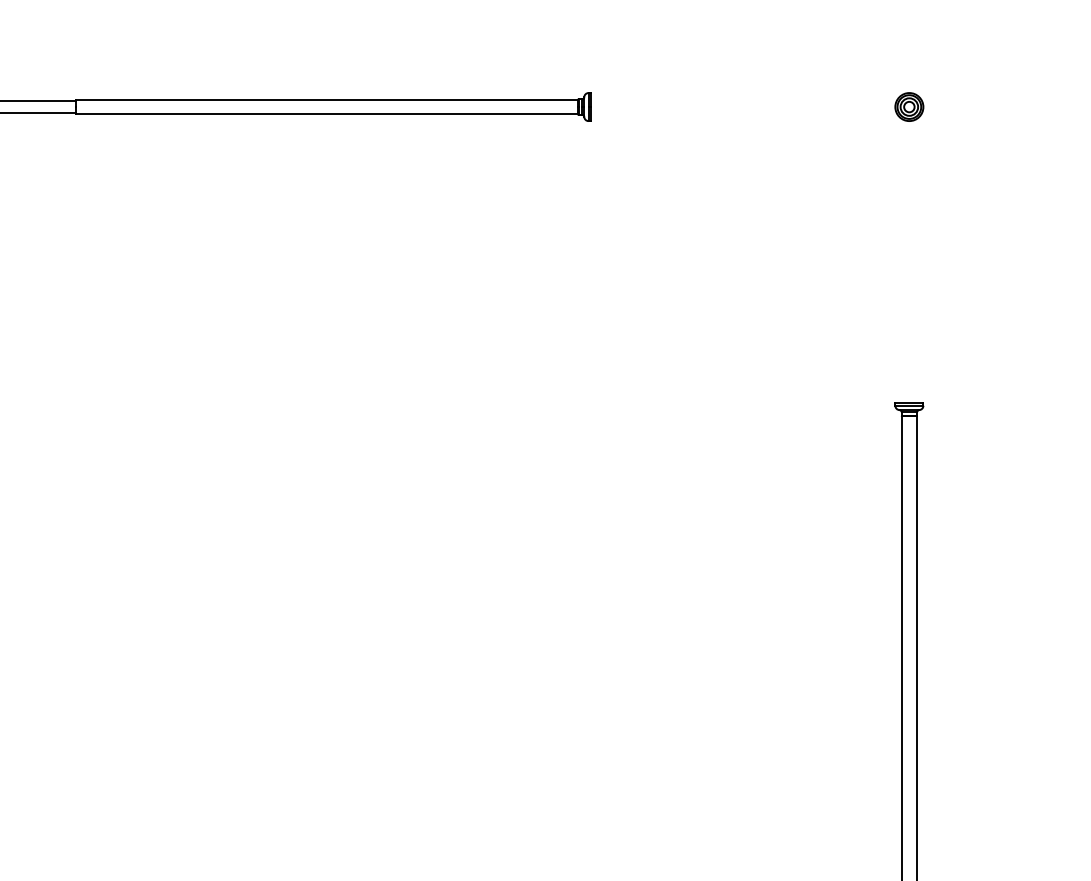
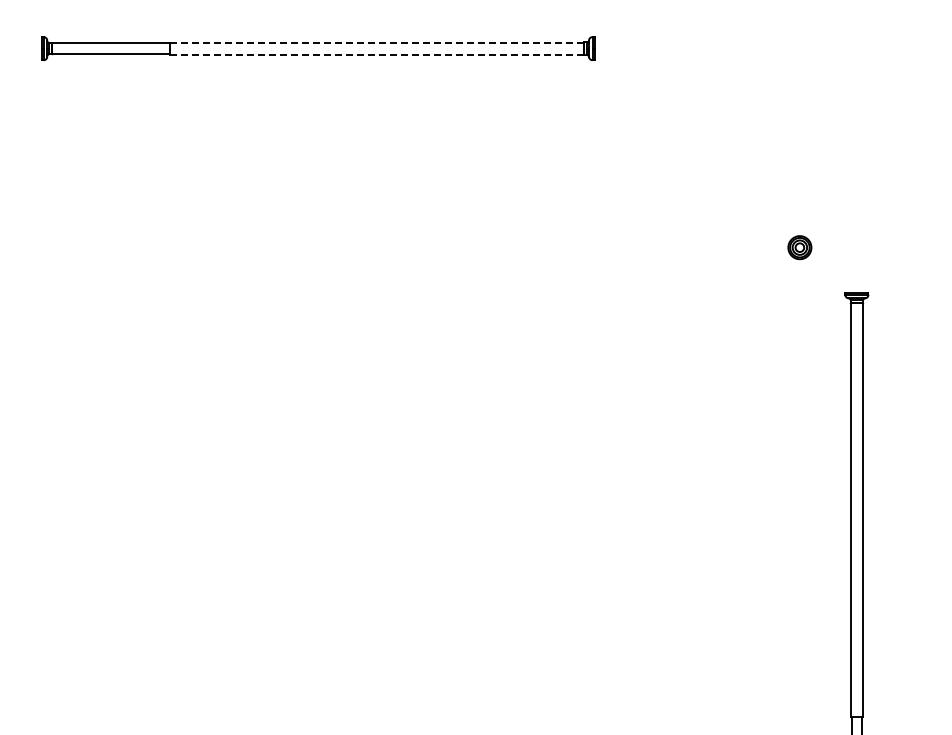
line: (326, 99) -> (376, 42), solid -> dashed
part: (908, 106) -> (799, 247), moved
line: (327, 114) -> (377, 54), solid -> dashed

